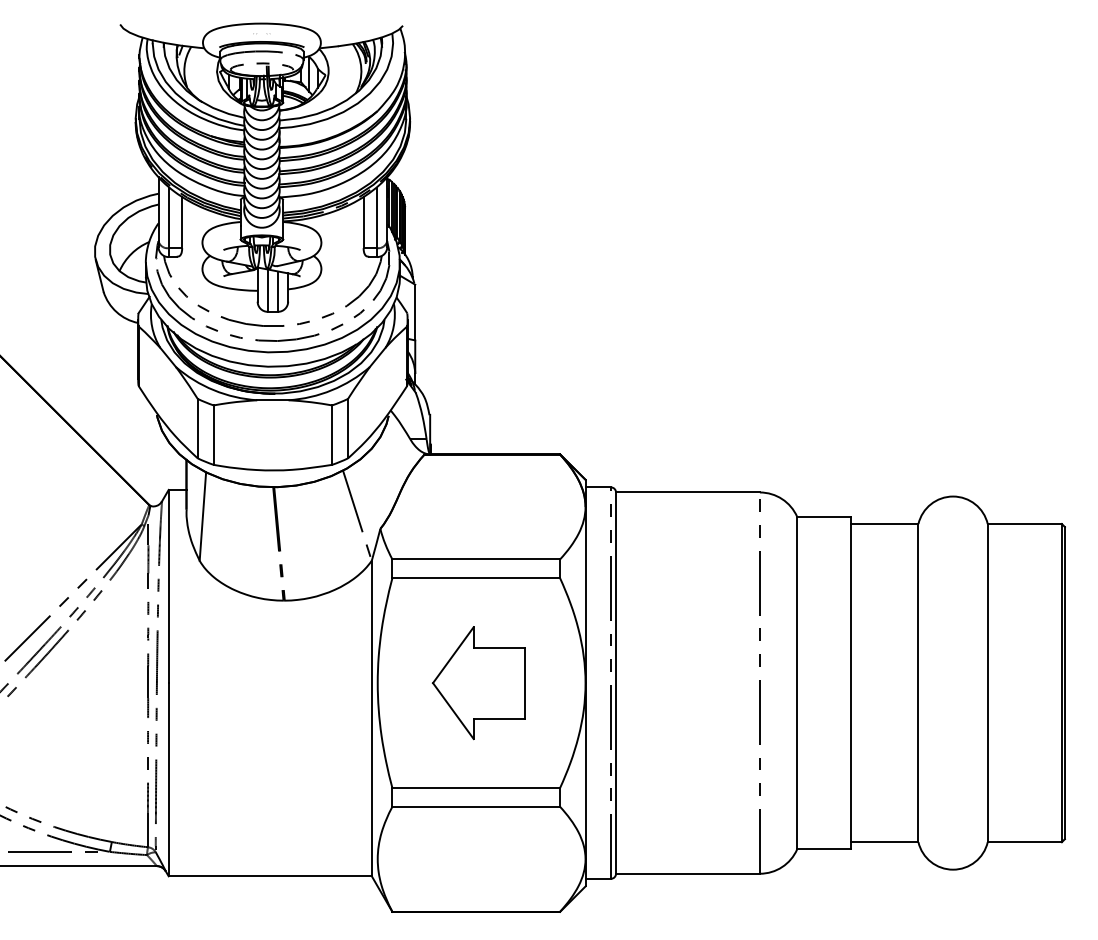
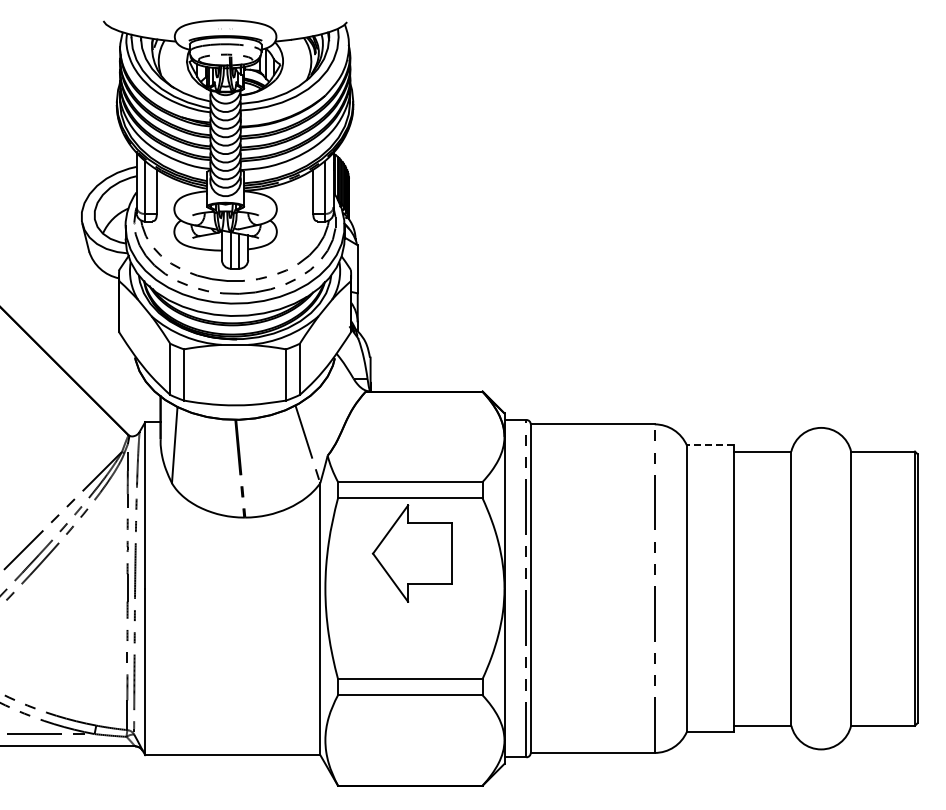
line: (823, 516) -> (709, 445), solid -> dashed
part: (477, 682) -> (411, 553), moved

